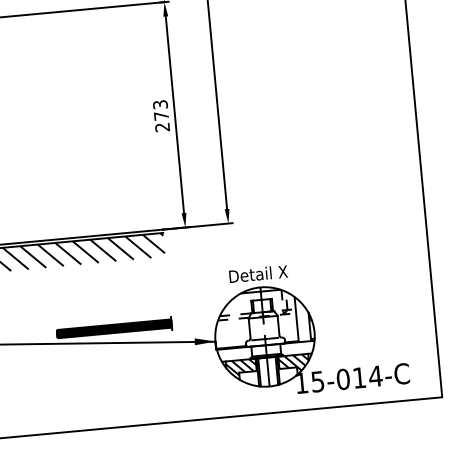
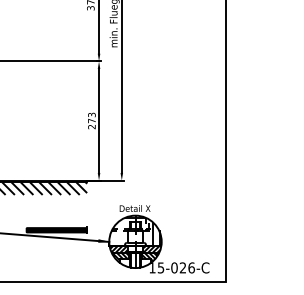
hatch: (296, 348) -> (151, 249), added
hatch: (234, 354) -> (118, 249), added
text: (367, 376) -> (187, 267), 15-014-C -> 15-026-C

